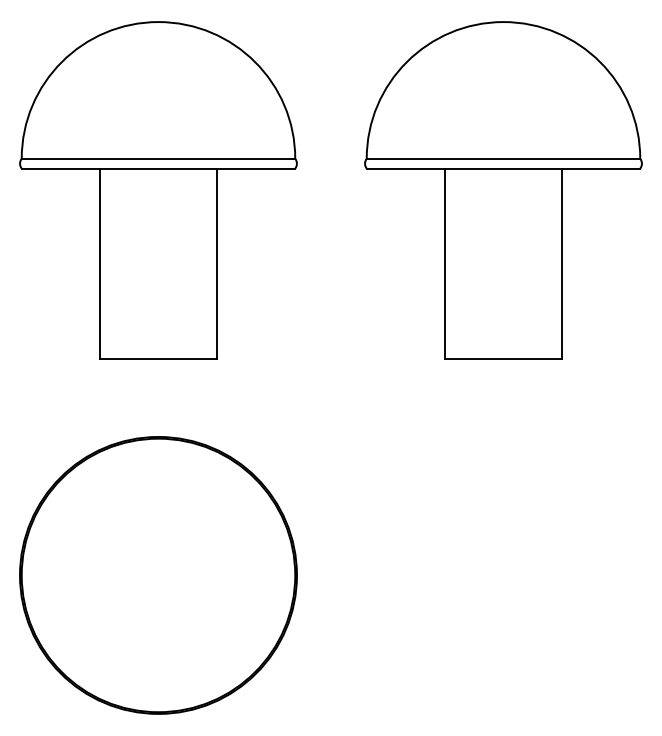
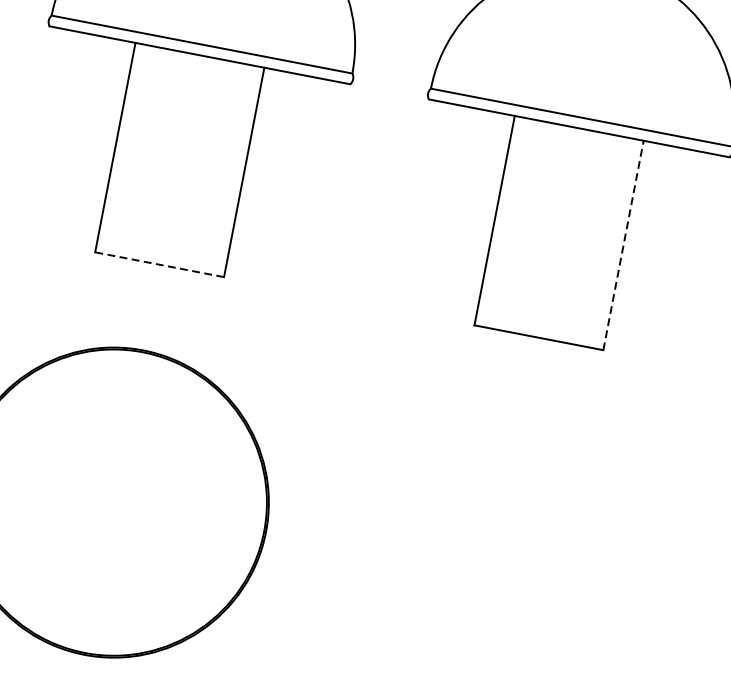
line: (562, 263) -> (624, 245), solid -> dashed
line: (158, 359) -> (159, 265), solid -> dashed

